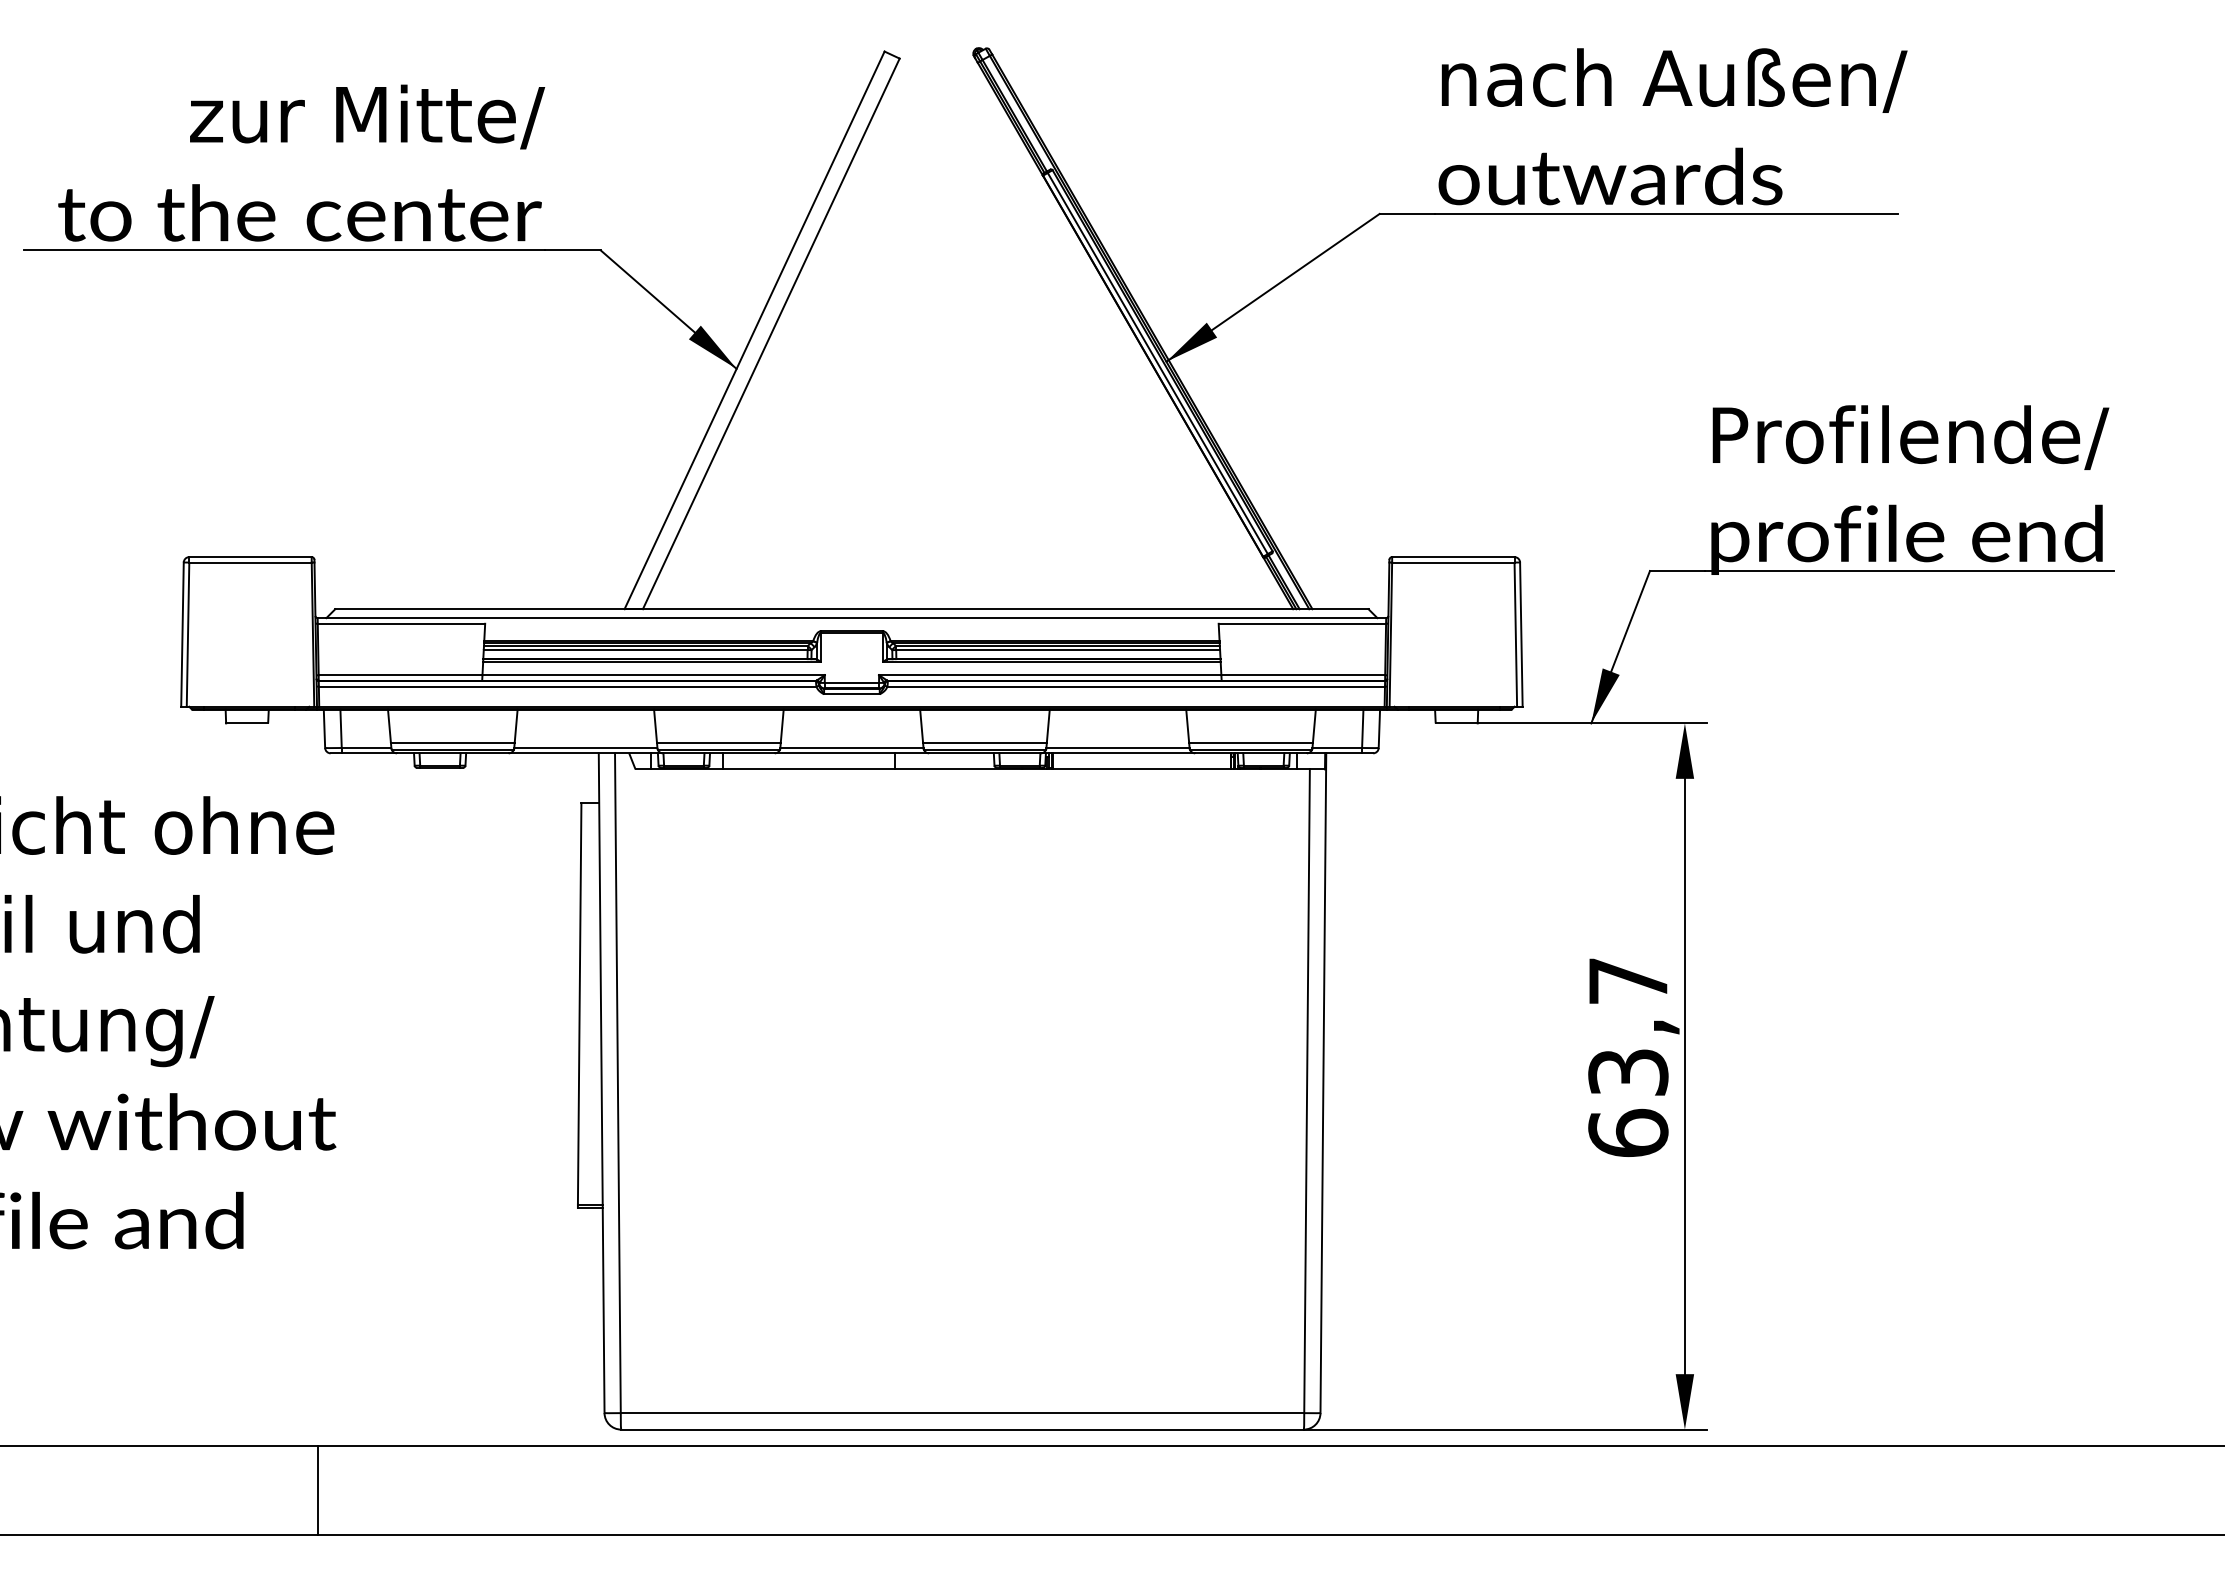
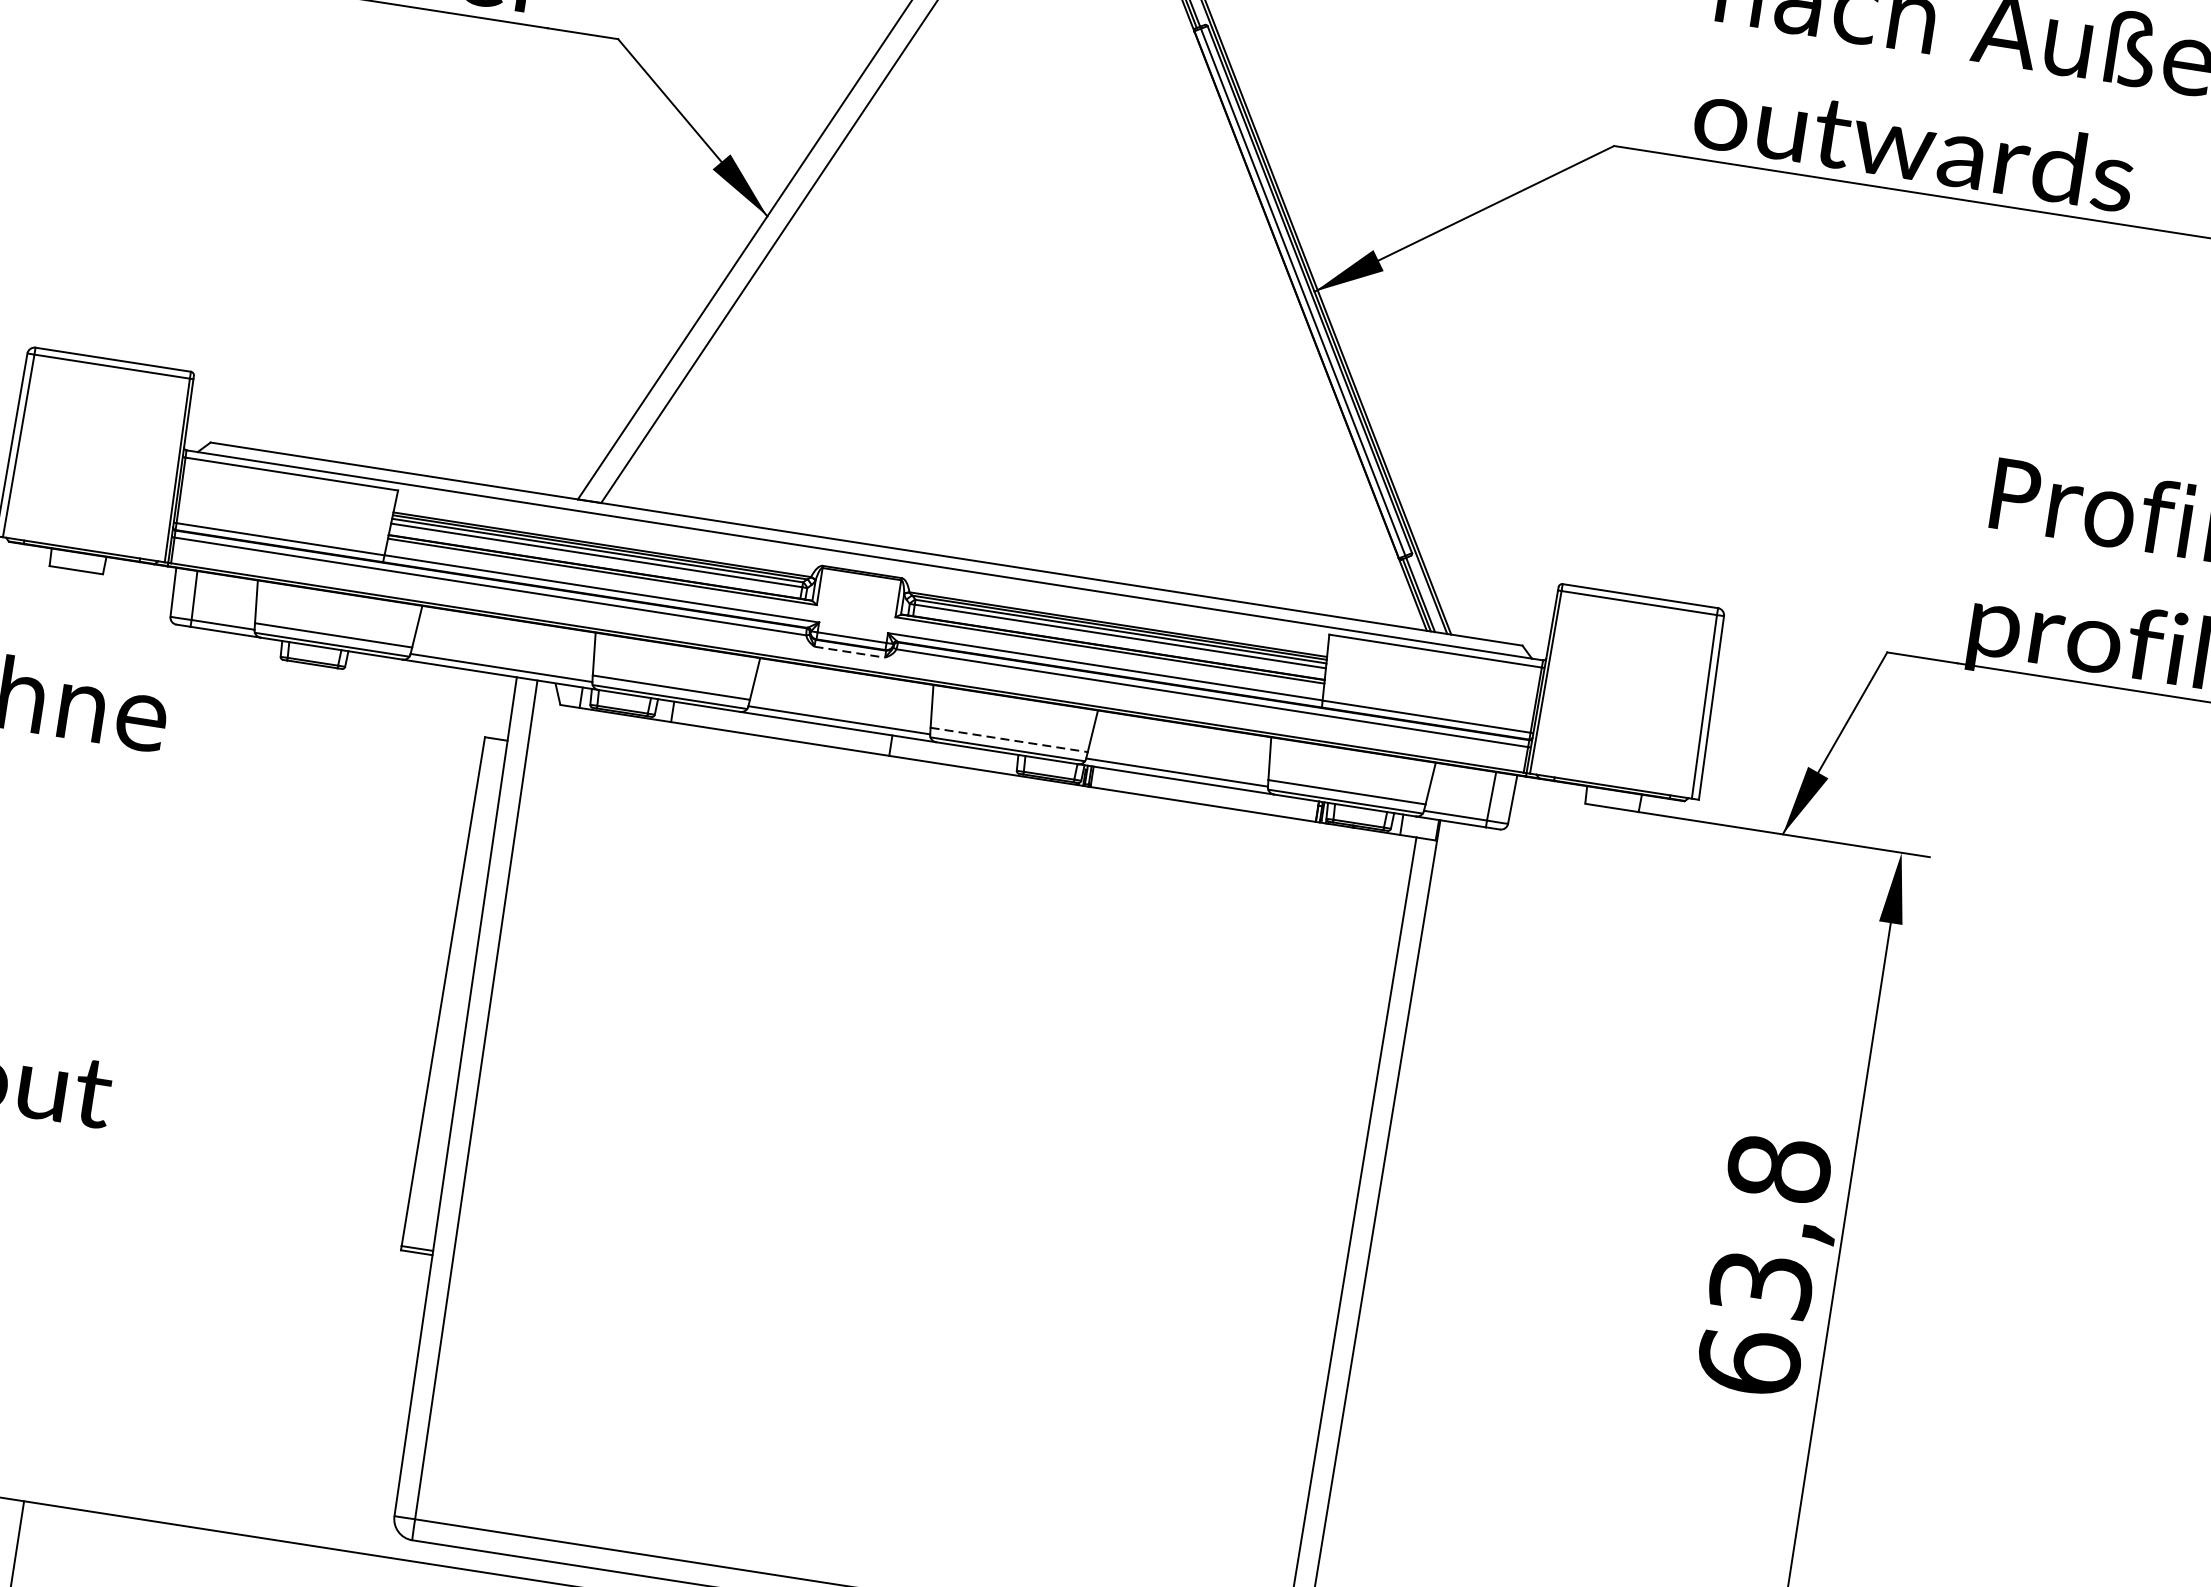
line: (851, 694) -> (849, 652), solid -> dashed
line: (984, 742) -> (1008, 739), solid -> dashed
text: (1628, 980) -> (1779, 1168), 63,7 -> 63,8

